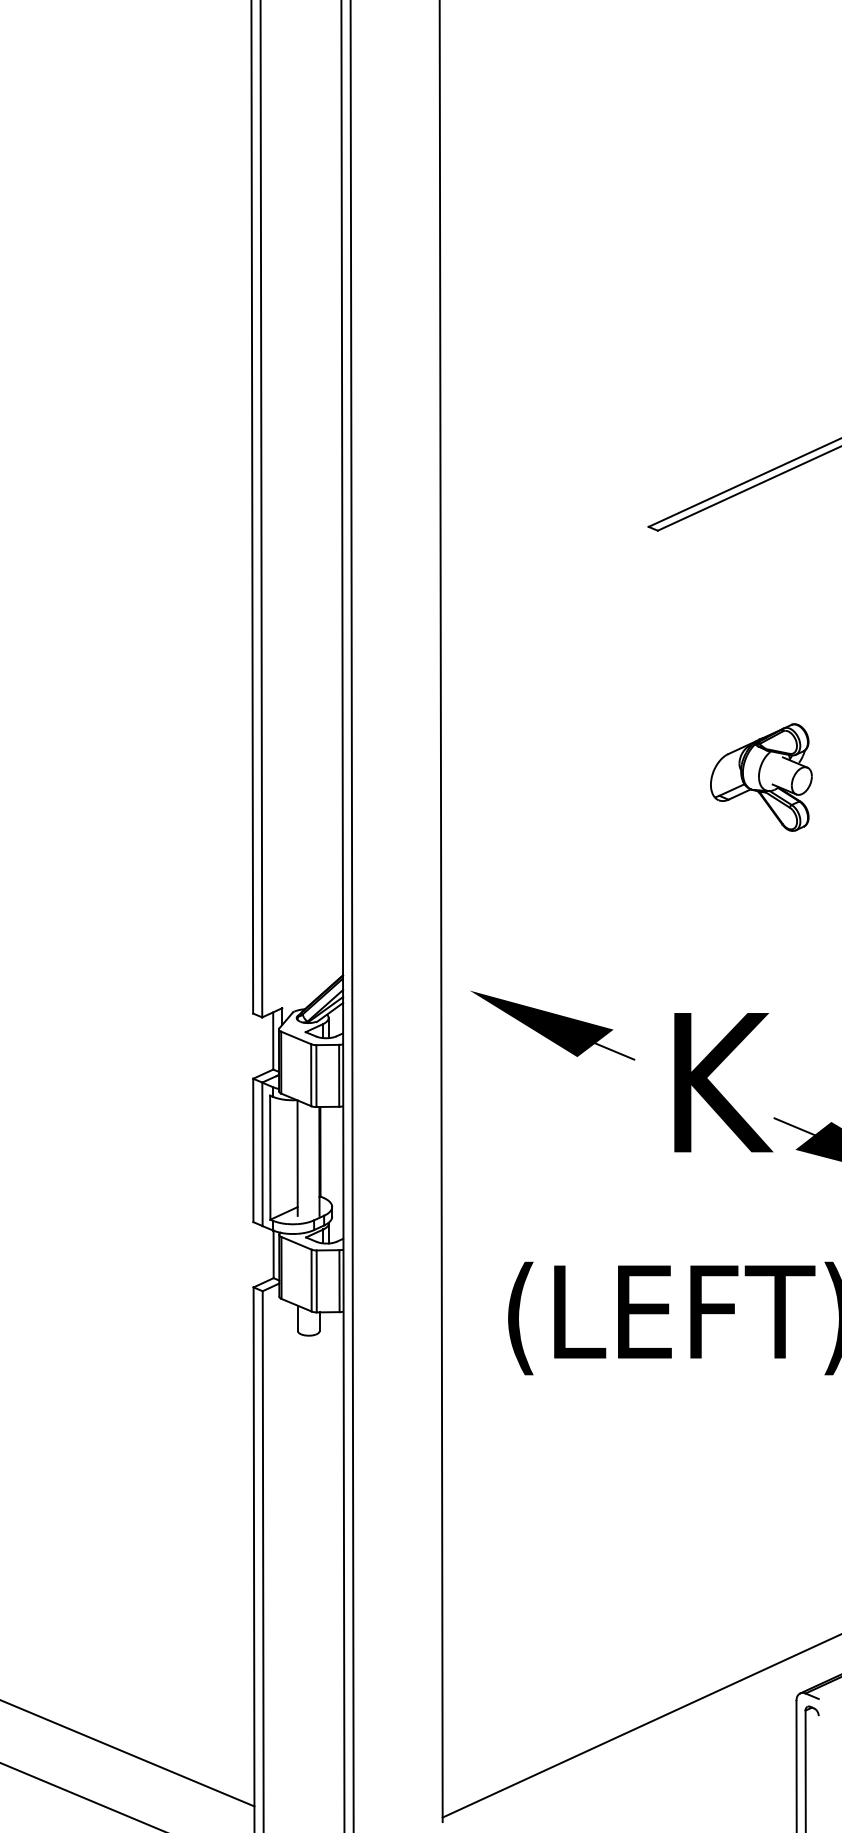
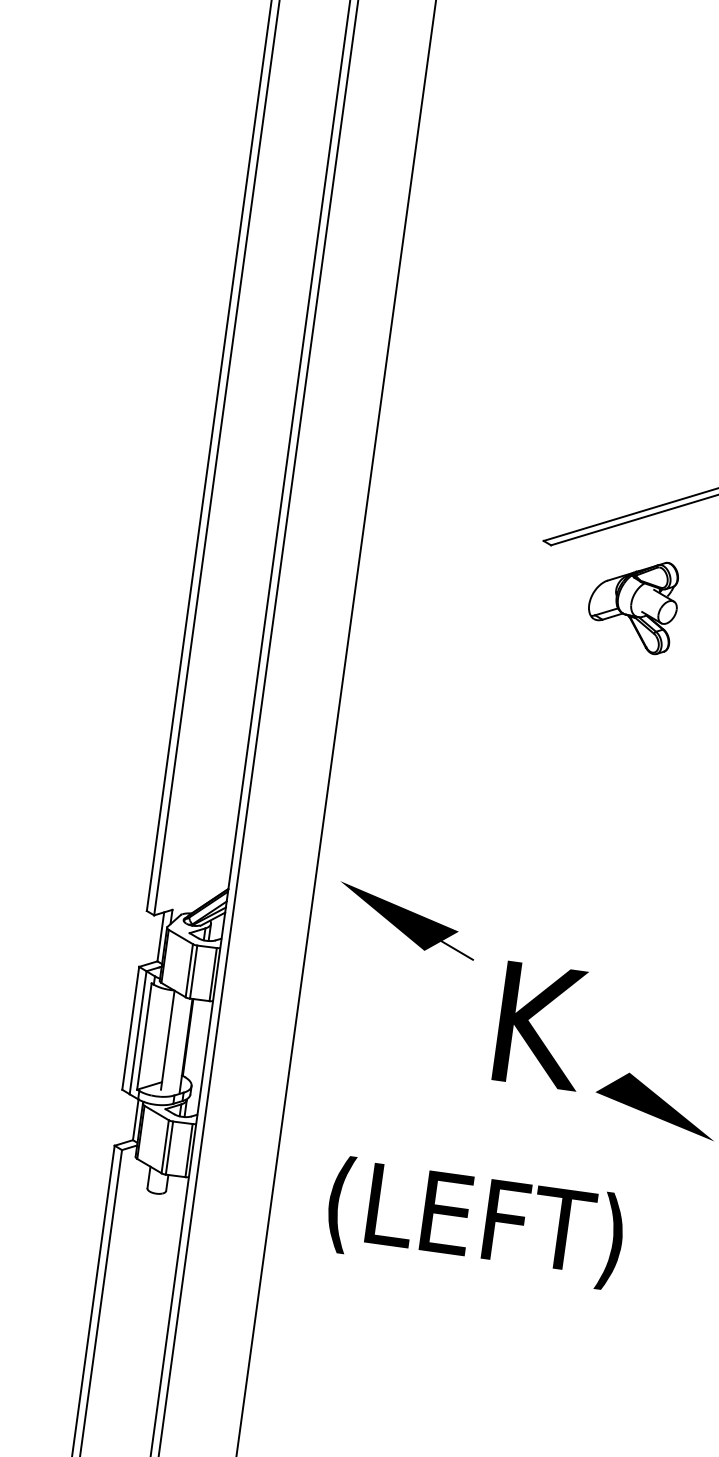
part: (761, 777) -> (633, 604), moved
part: (552, 1025) -> (406, 920), moved
line: (794, 1126) -> (597, 1072), removed

